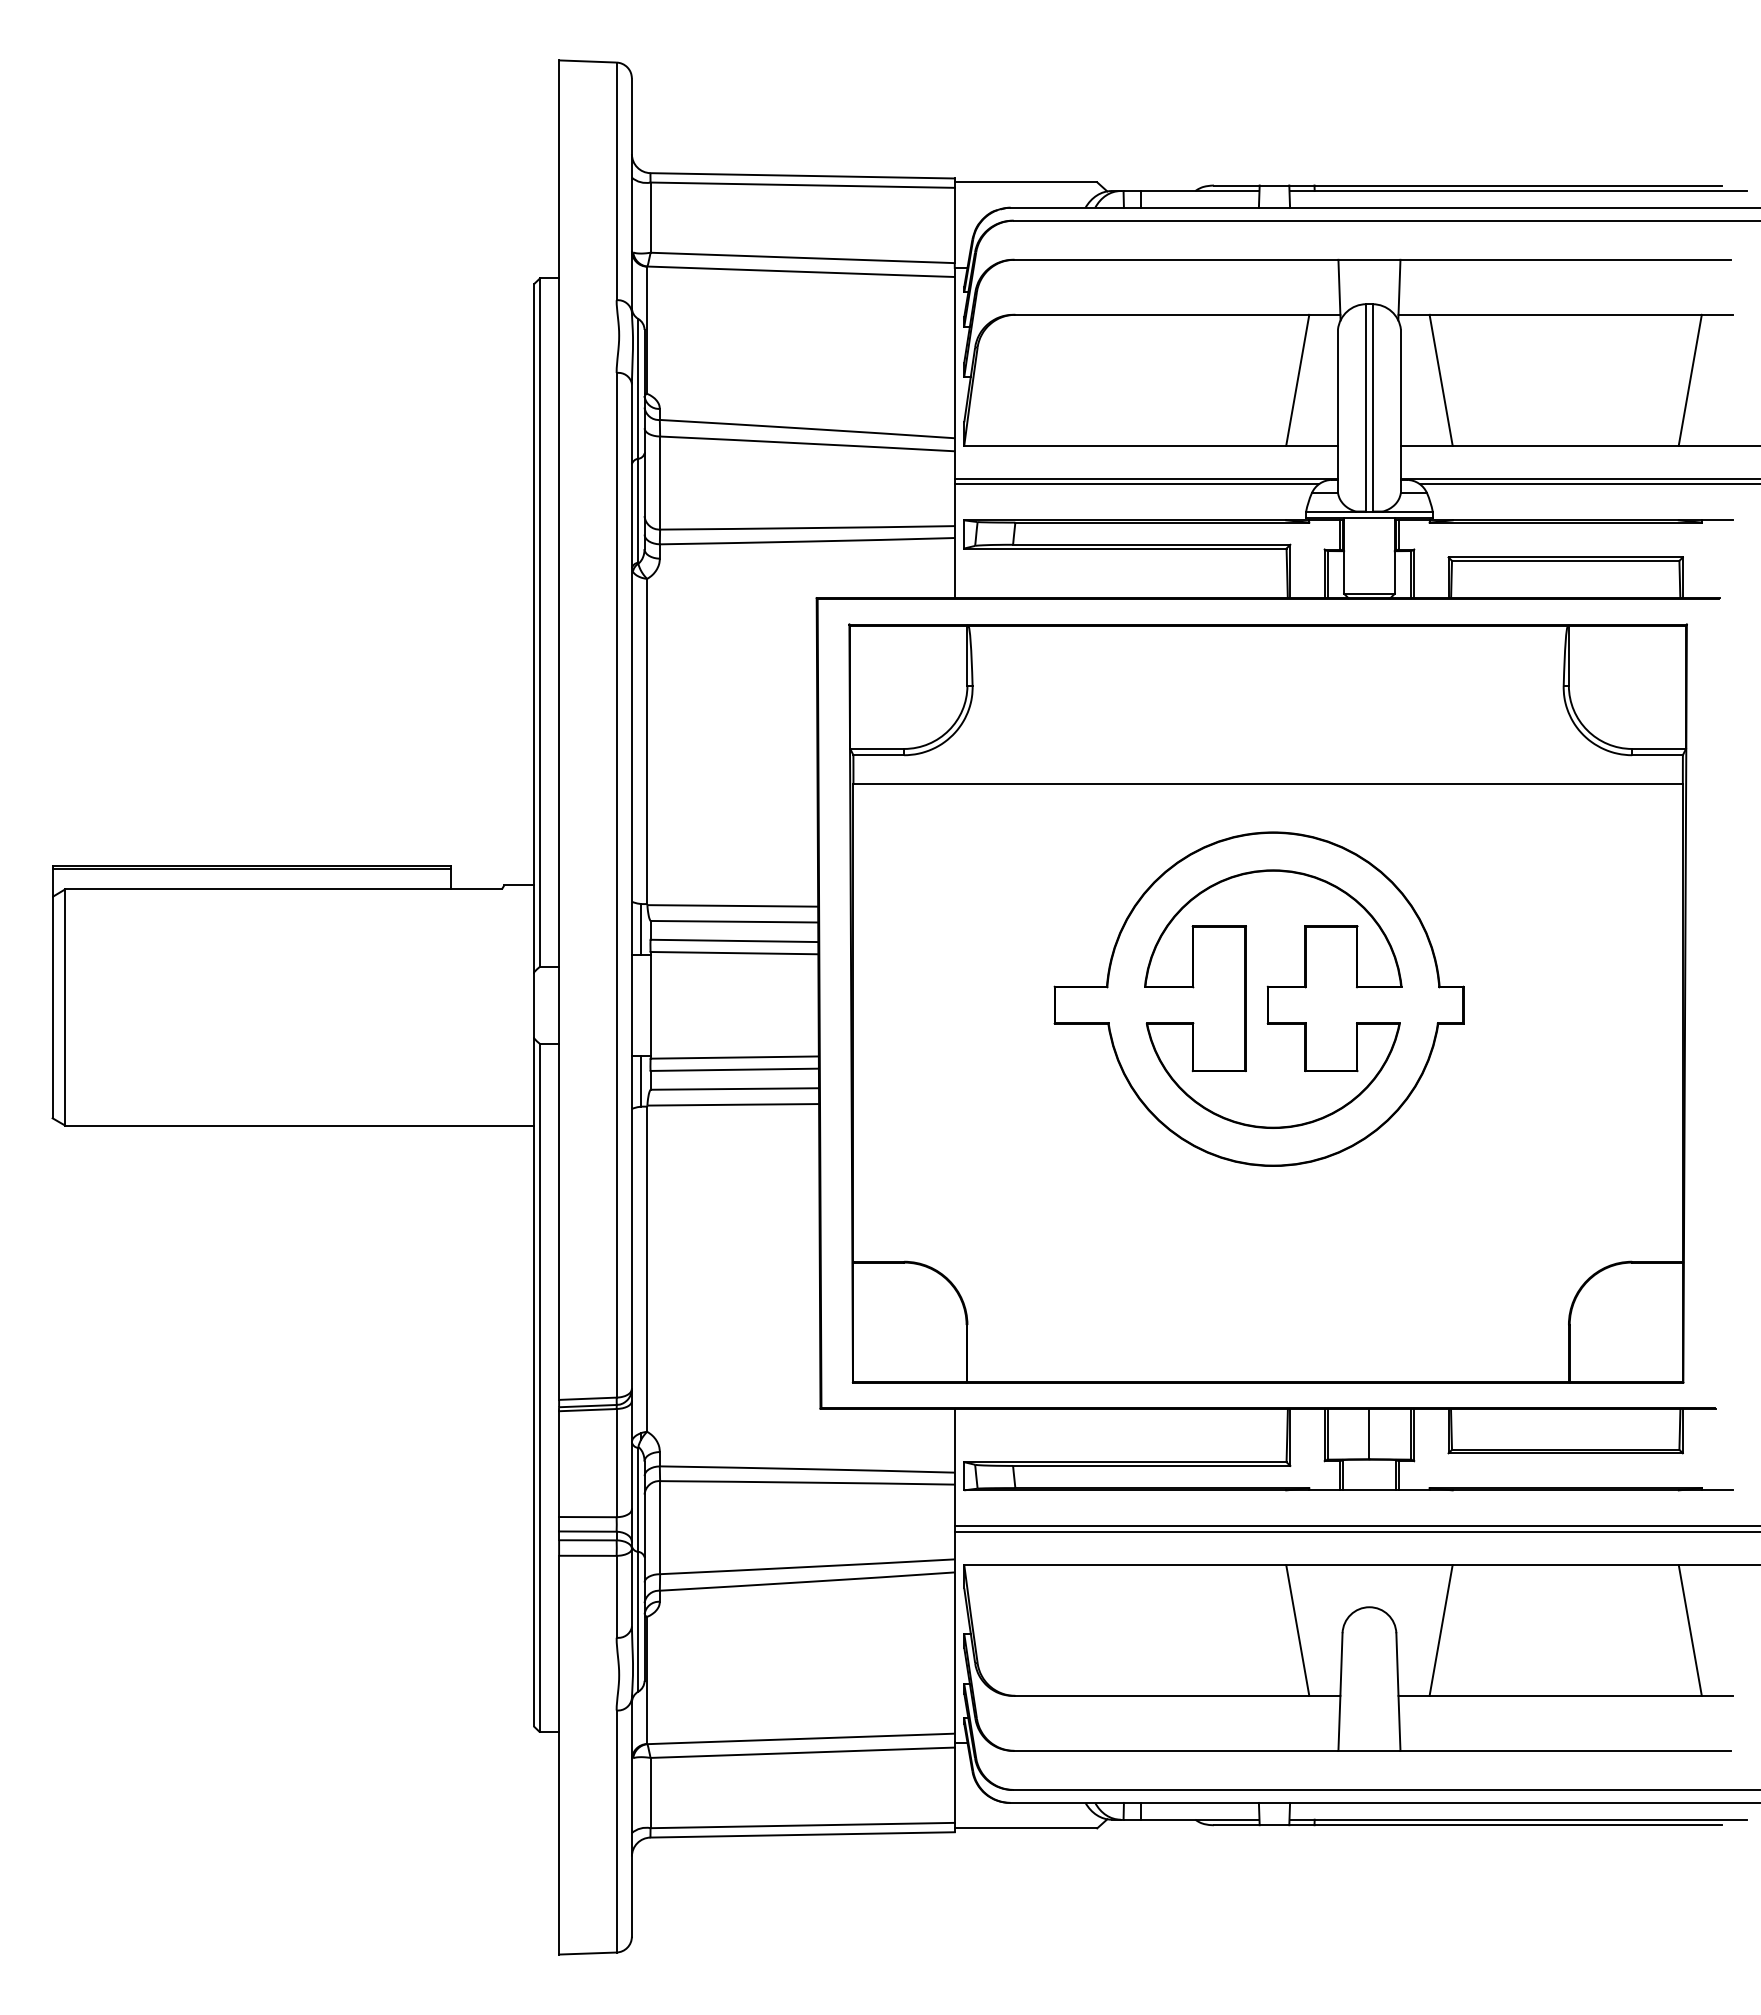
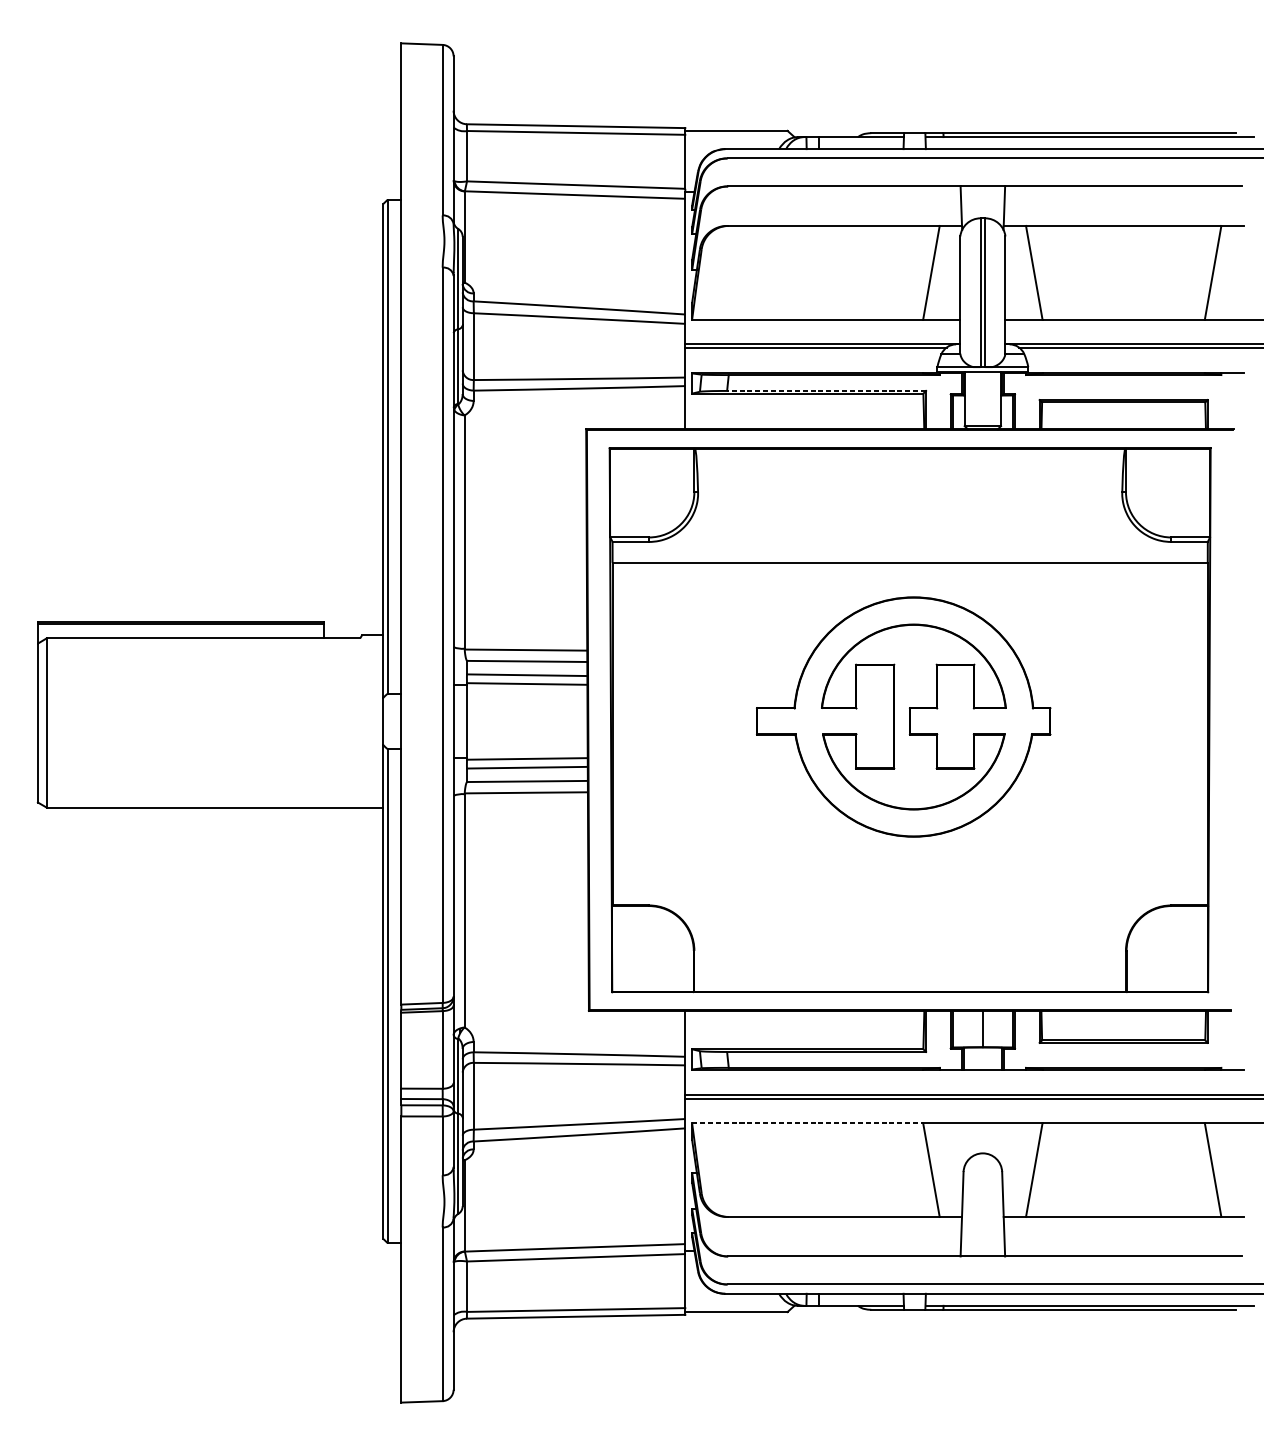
line: (1151, 544) -> (826, 390), solid -> dashed
line: (641, 928) -> (460, 666), removed
line: (641, 1081) -> (460, 776), removed
line: (1125, 1565) -> (807, 1123), solid -> dashed

